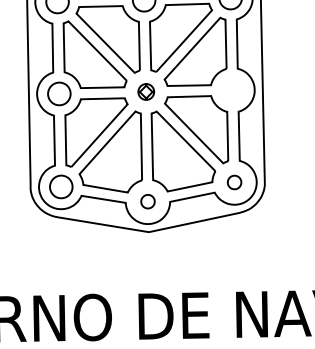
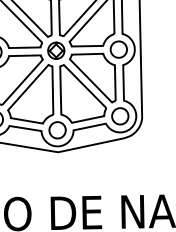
part: (232, 90) -> (118, 49), added
part: (146, 91) -> (56, 50), size x1.43
part: (234, 182) -> (120, 116), size x1.67
part: (147, 201) -> (57, 130), size x1.67

